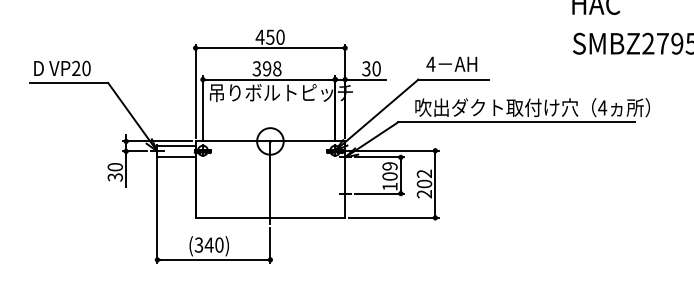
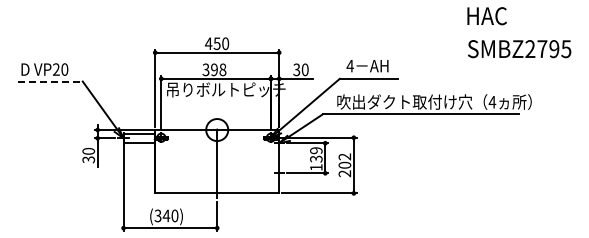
line: (69, 82) -> (50, 81), solid -> dashed
text: (390, 175) -> (316, 158), 109 -> 139

